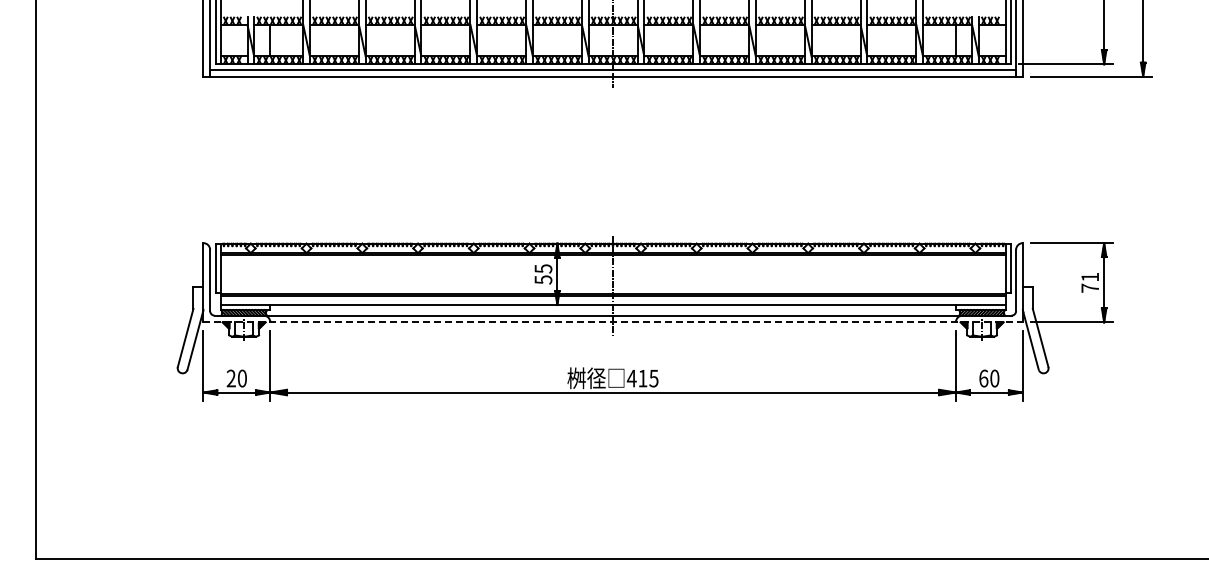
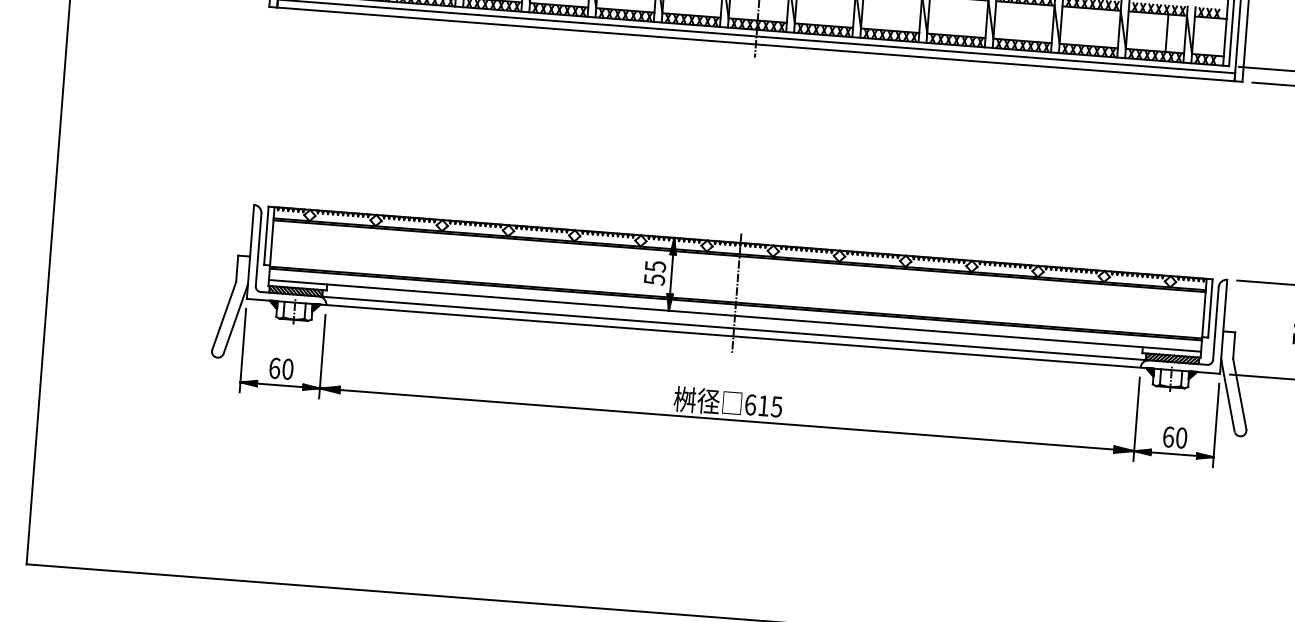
line: (613, 322) -> (733, 336), dashed -> solid
text: (230, 378) -> (273, 368), 20 -> 60
text: (631, 378) -> (750, 404), 415 -> 615

